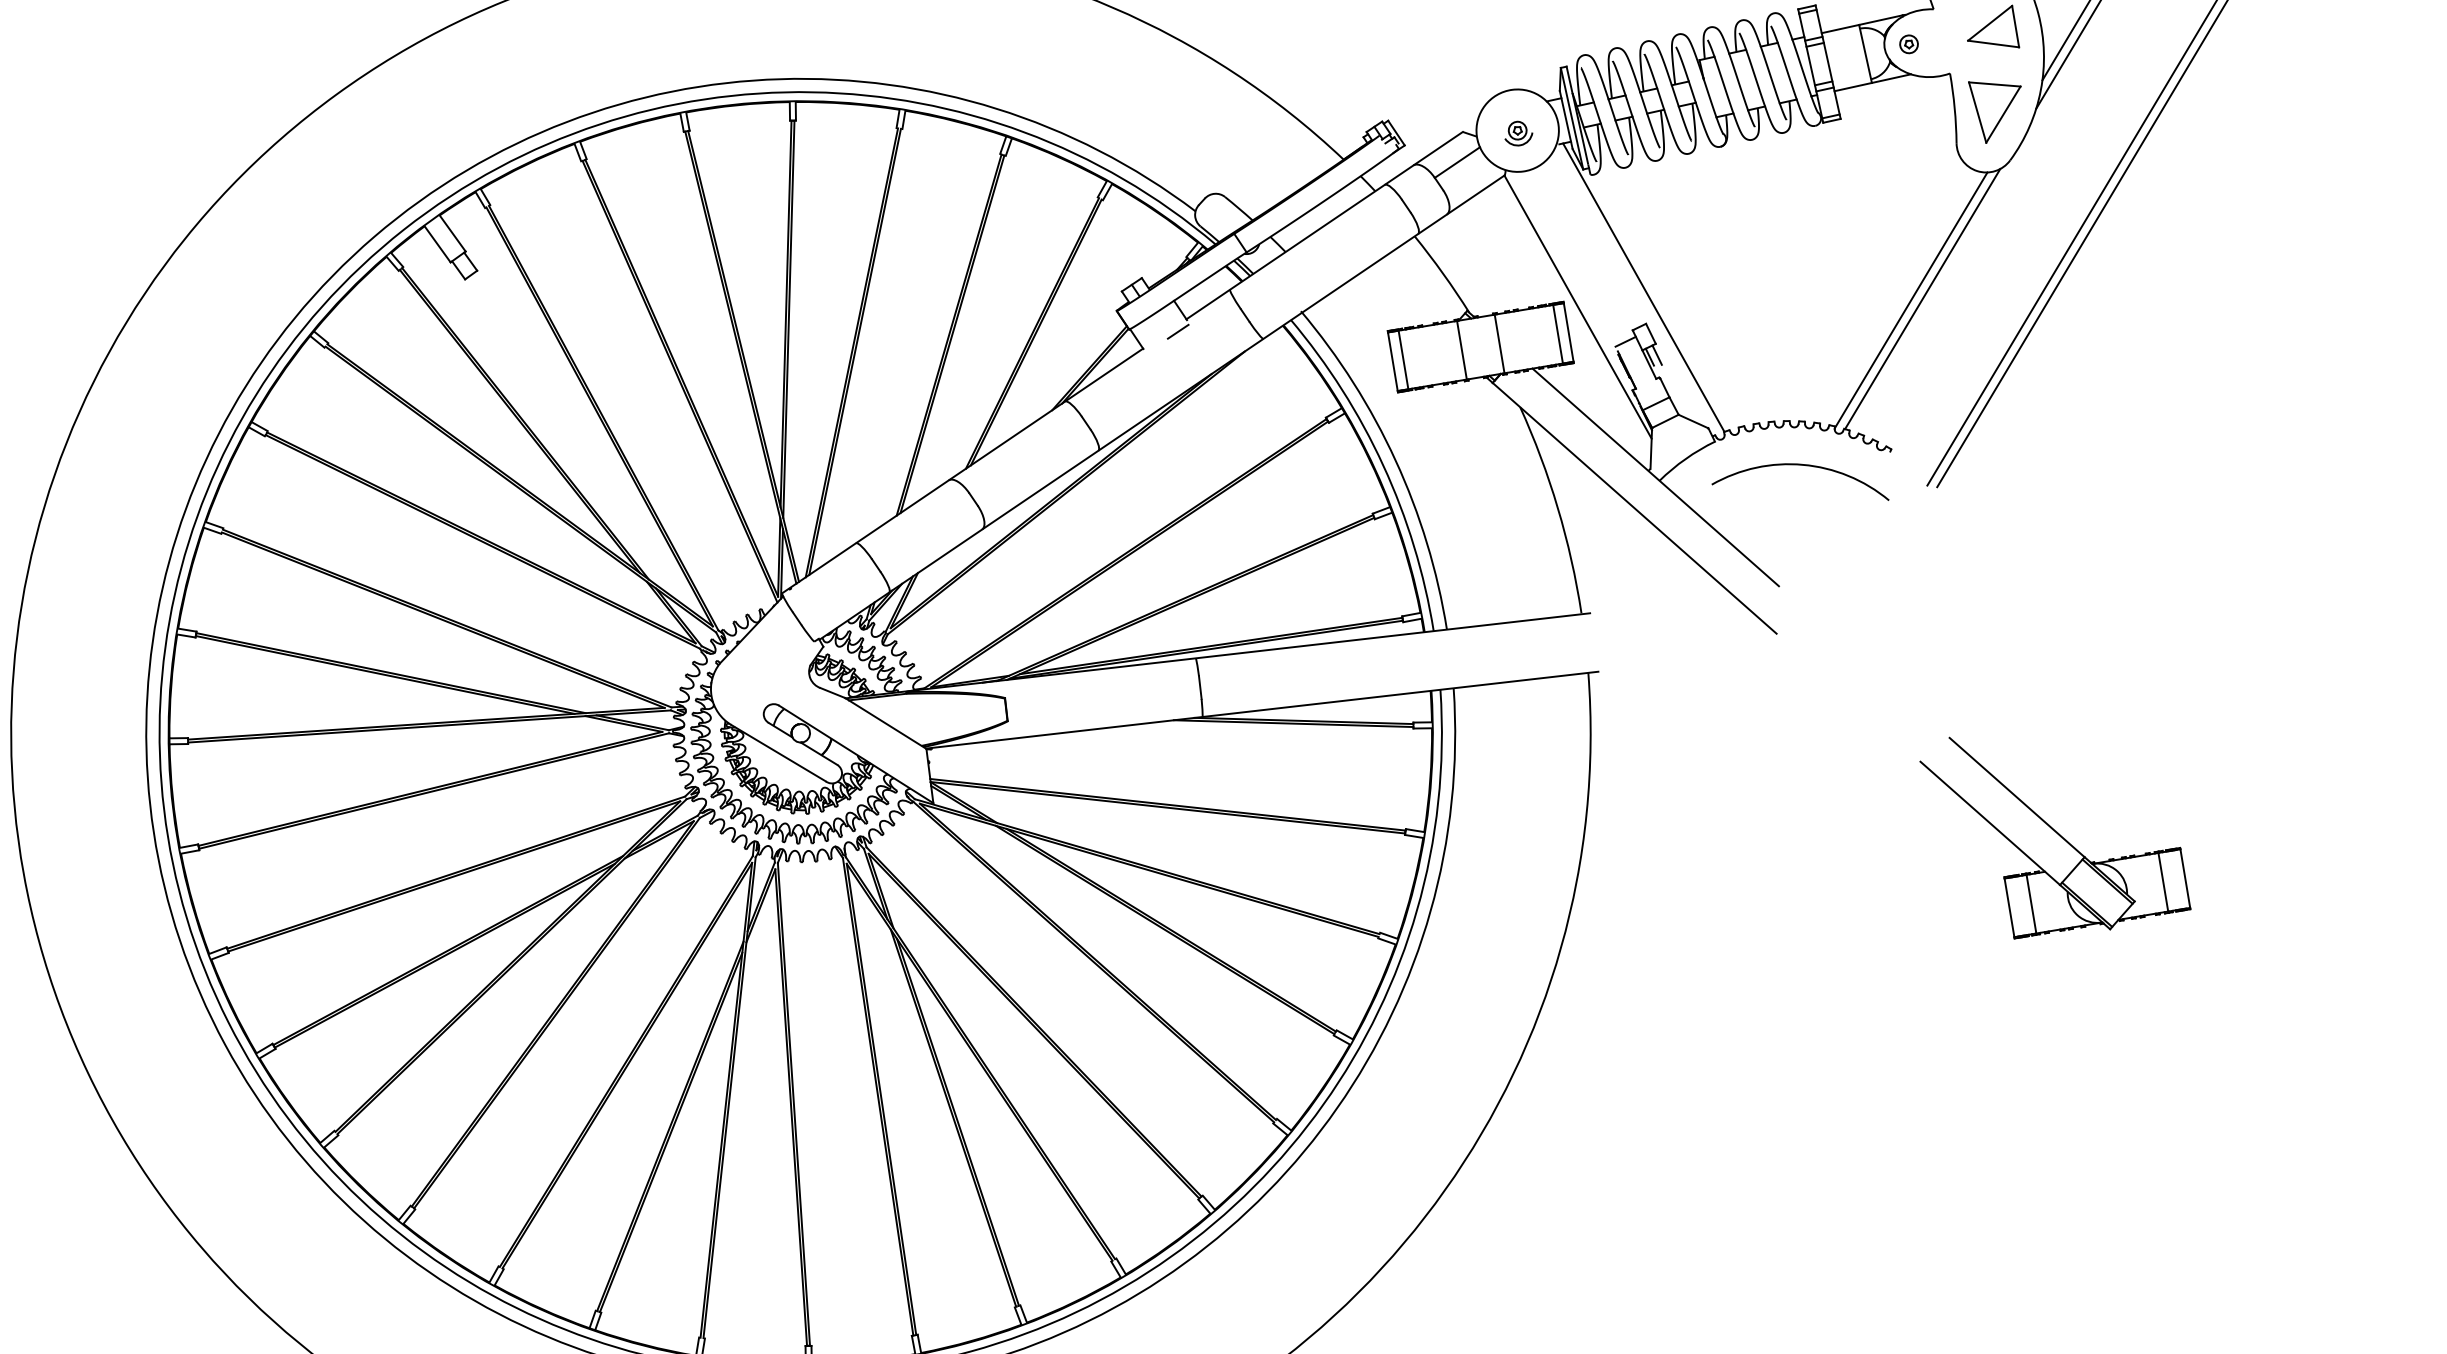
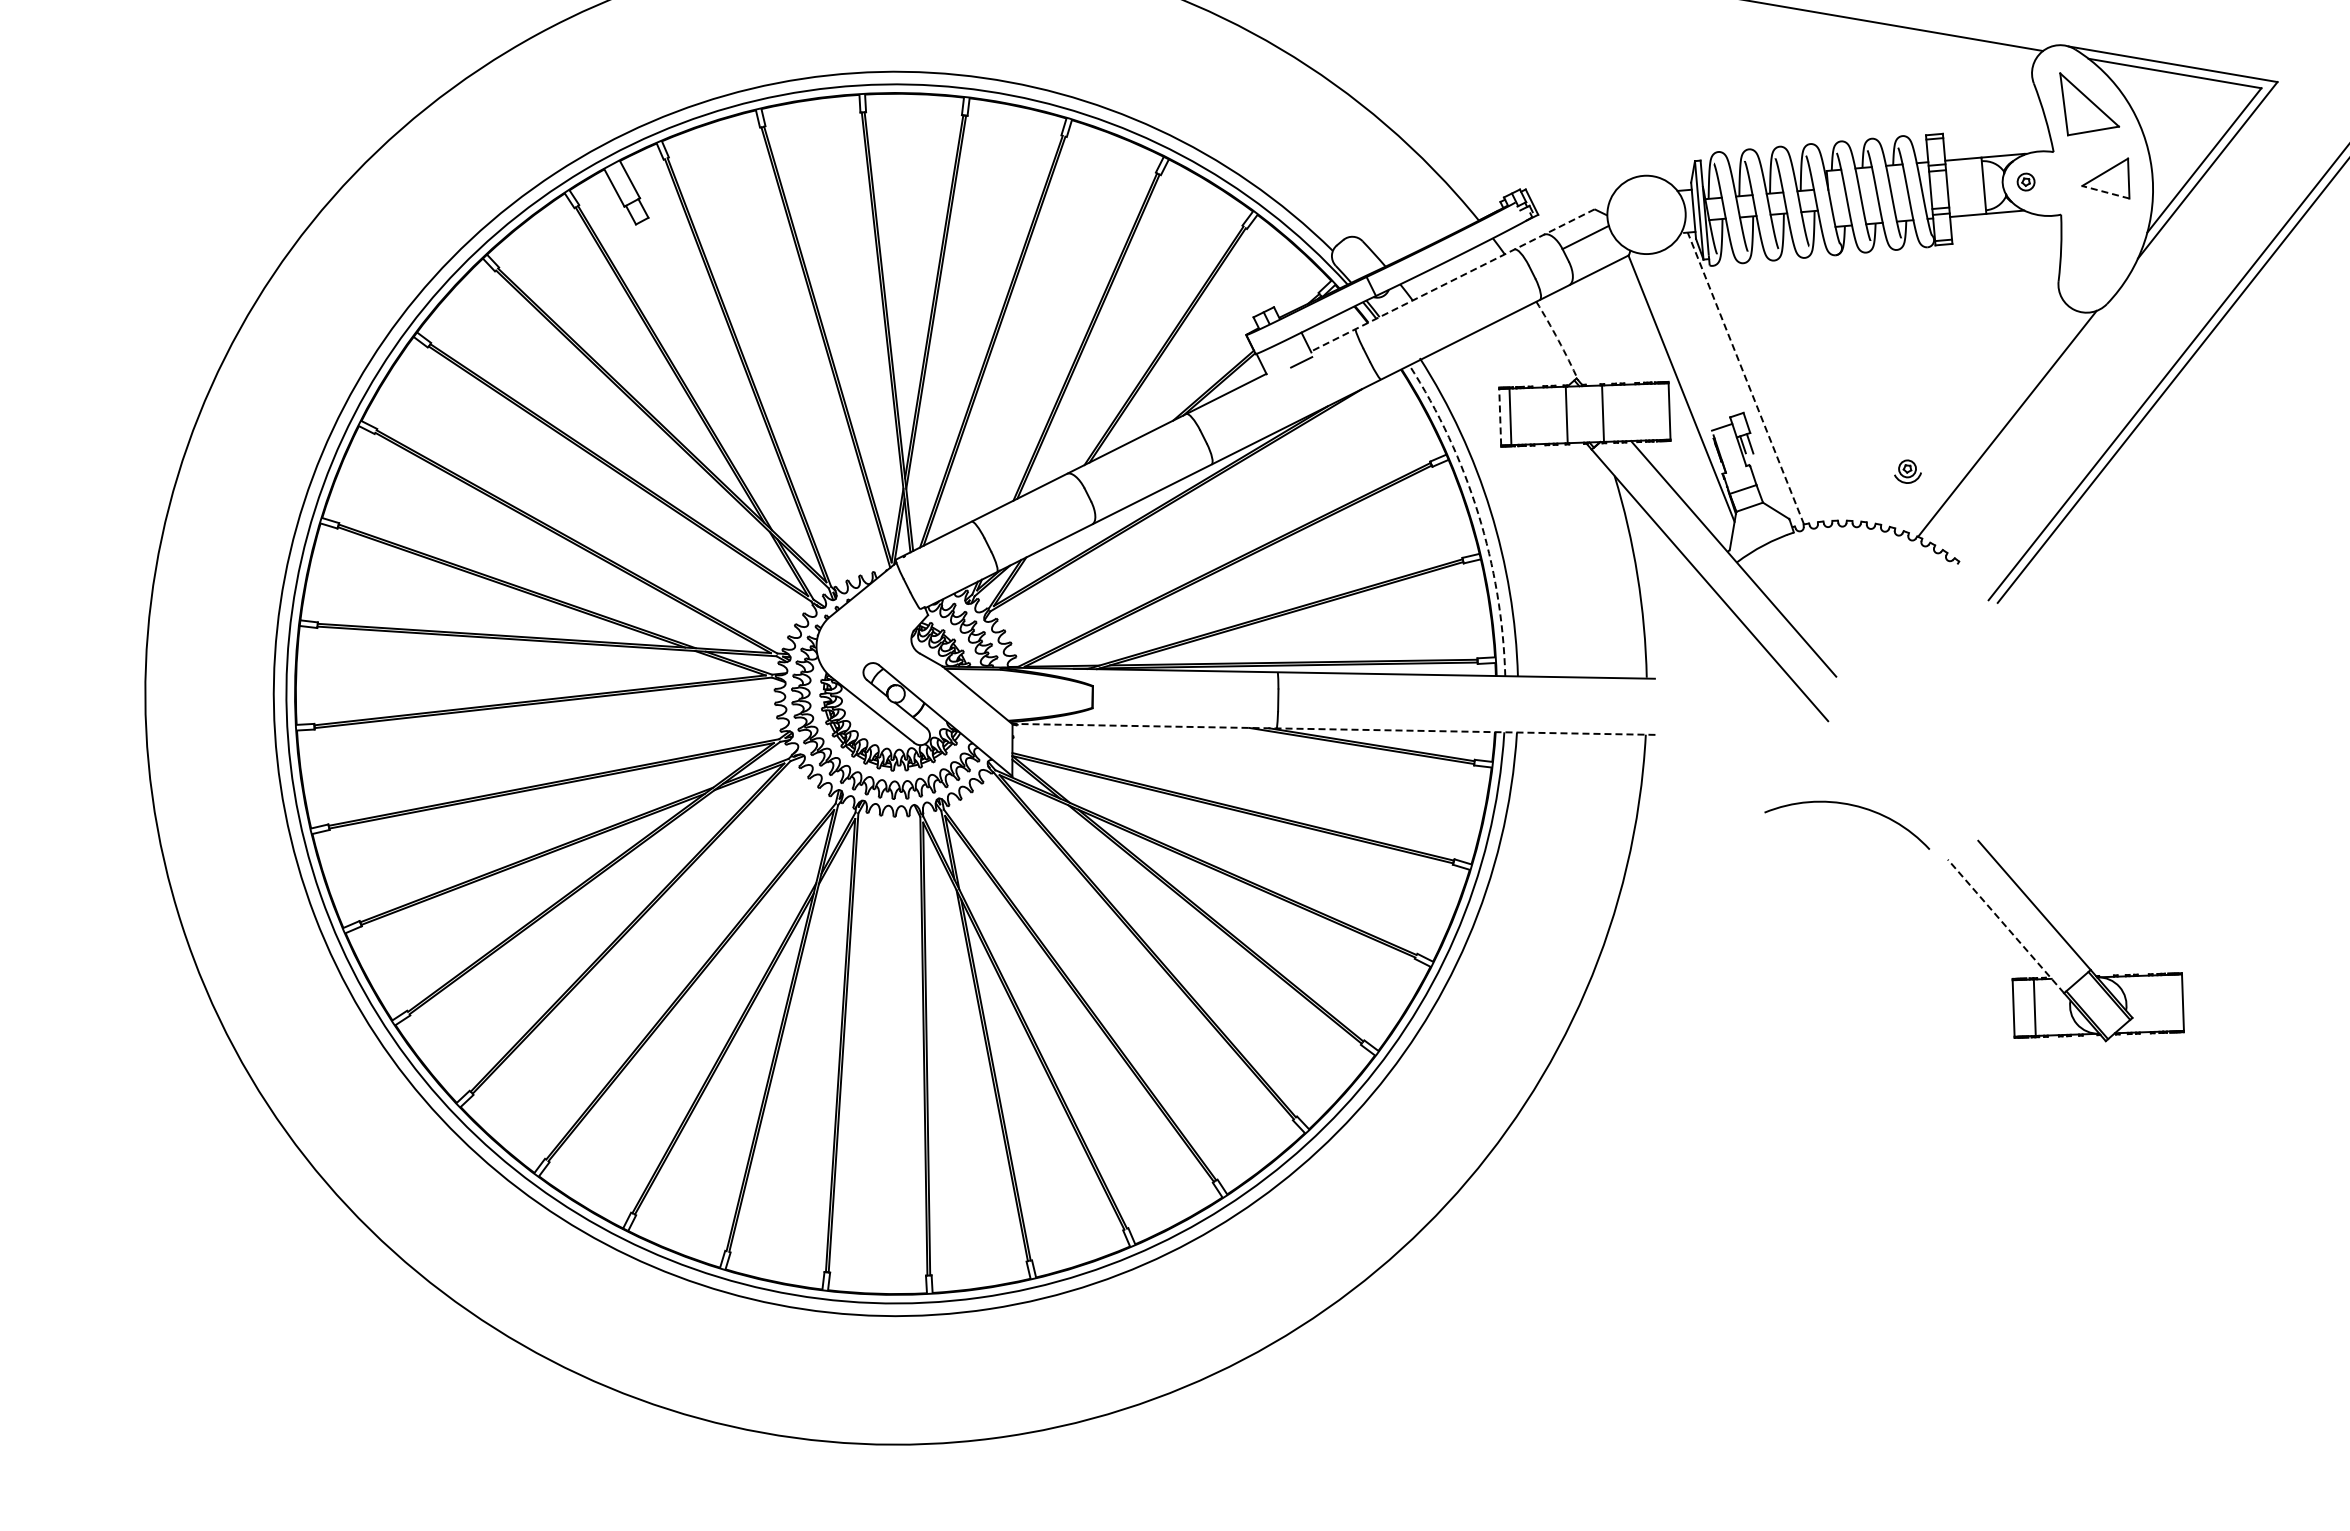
line: (1993, 44) -> (2105, 192), solid -> dashed
part: (1998, 109) -> (2102, 254), removed
part: (1518, 133) -> (1907, 471), moved
line: (1324, 225) -> (1452, 280), solid -> dashed
arc: (1443, 273) -> (1558, 340), solid -> dashed
line: (1643, 287) -> (1745, 378), solid -> dashed
line: (1911, 300) -> (1996, 423), removed
line: (1558, 333) -> (1659, 411), removed
line: (1393, 360) -> (1500, 416), solid -> dashed
arc: (1383, 466) -> (1478, 514), solid -> dashed
arc: (1802, 466) -> (1852, 806), moved
line: (1261, 710) -> (1333, 729), solid -> dashed
line: (1990, 823) -> (2006, 926), solid -> dashed
line: (2163, 882) -> (2161, 1003), removed

